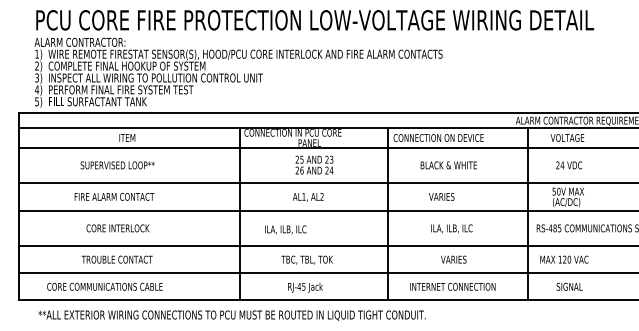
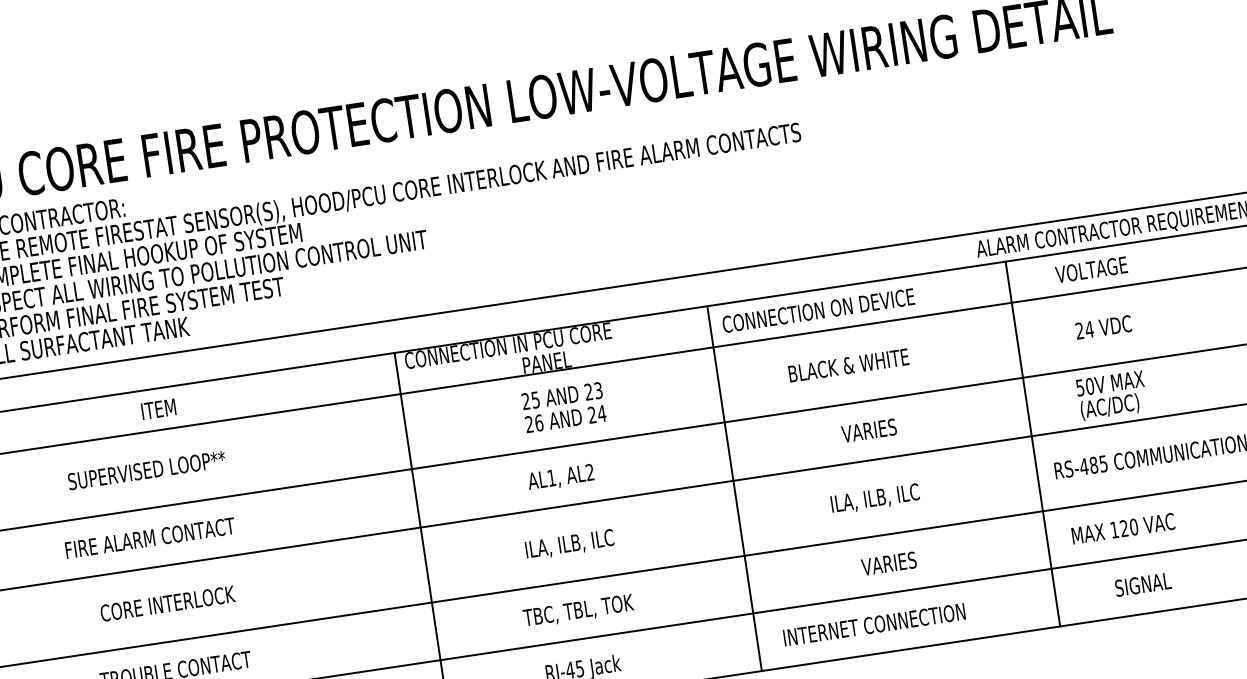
text: (441, 196) -> (868, 429), moved
text: (285, 229) -> (569, 543), moved
text: (452, 286) -> (873, 624), moved

